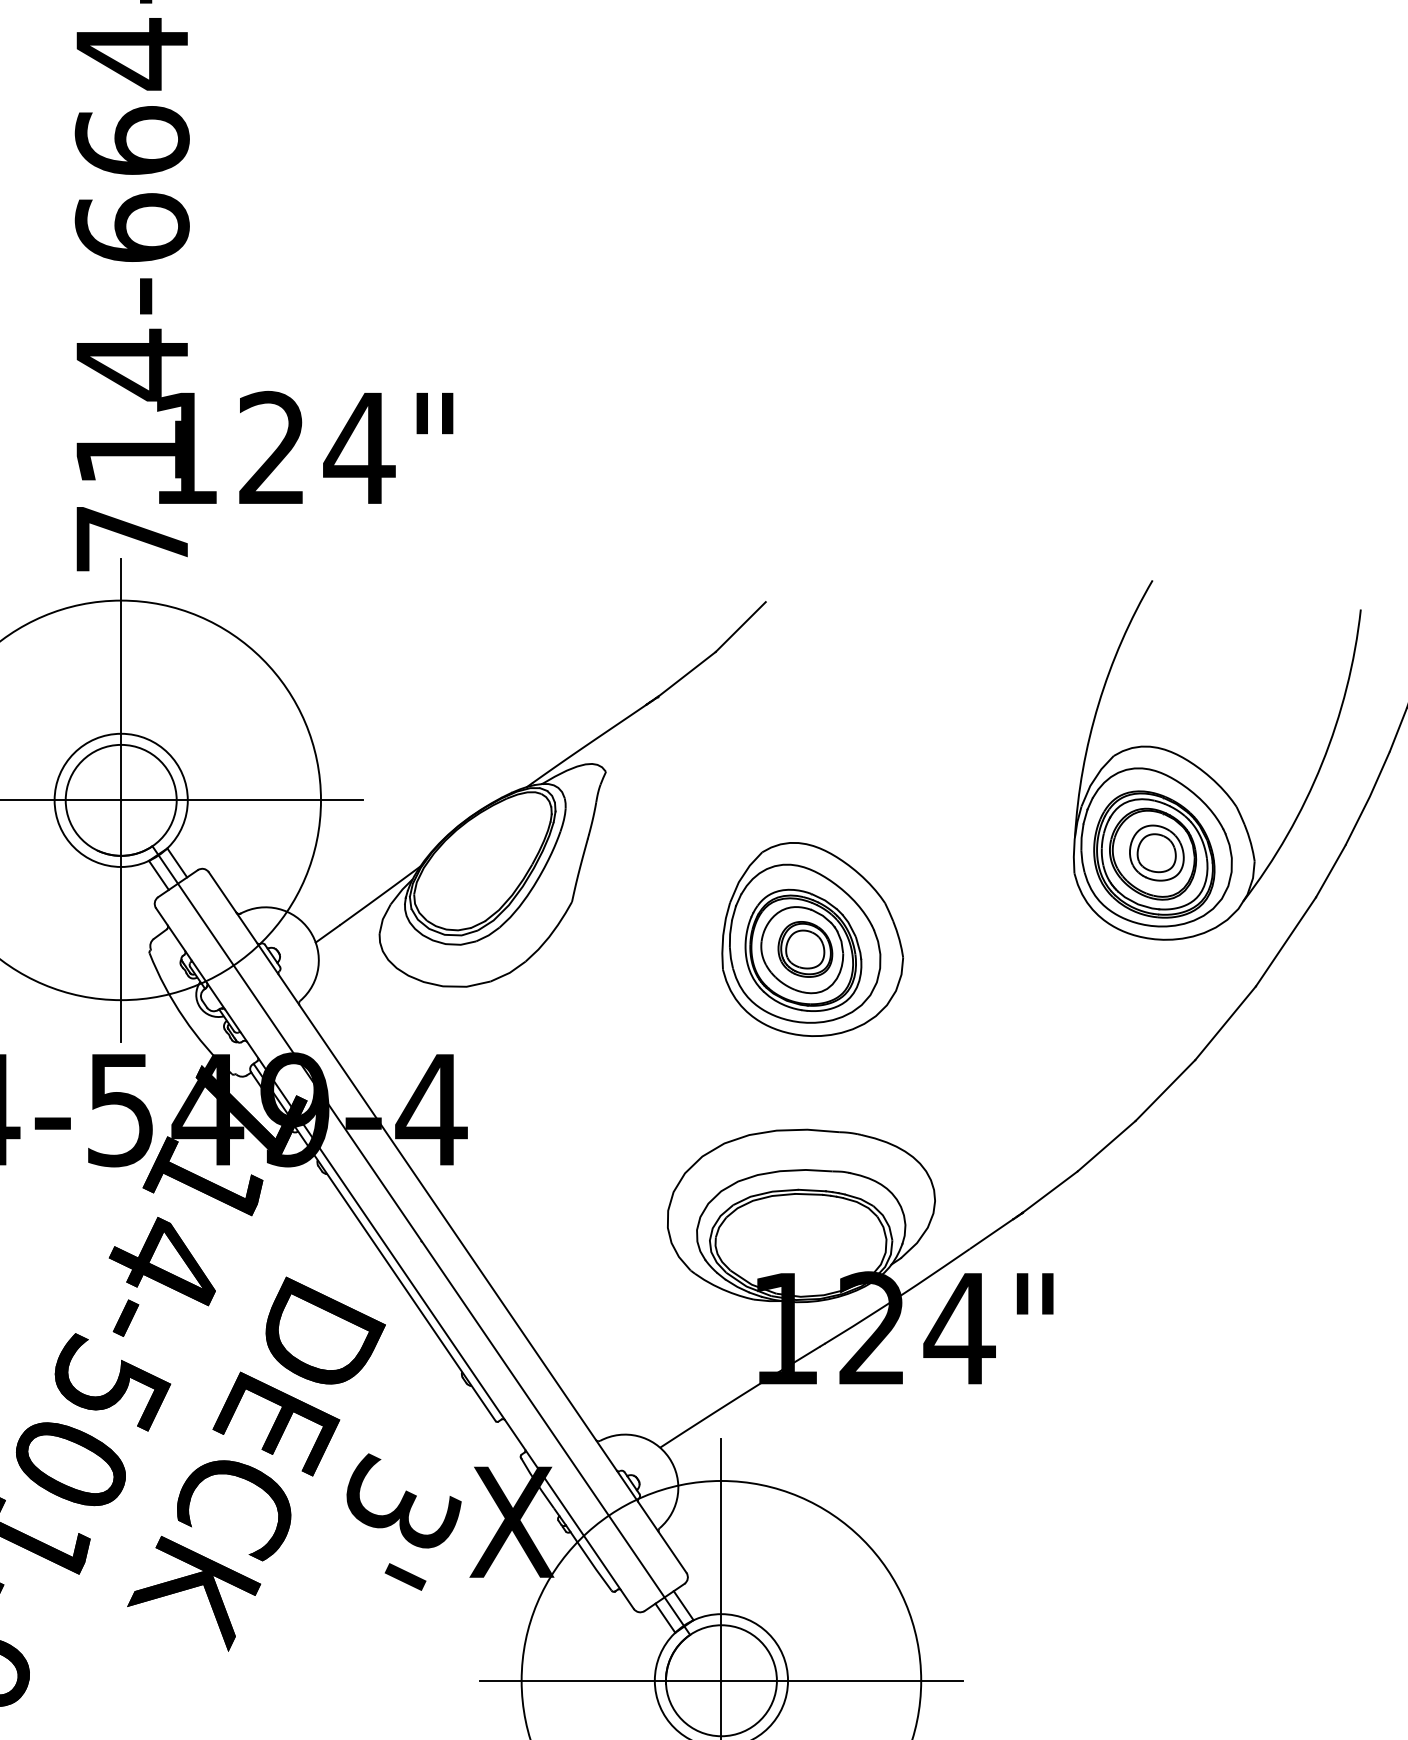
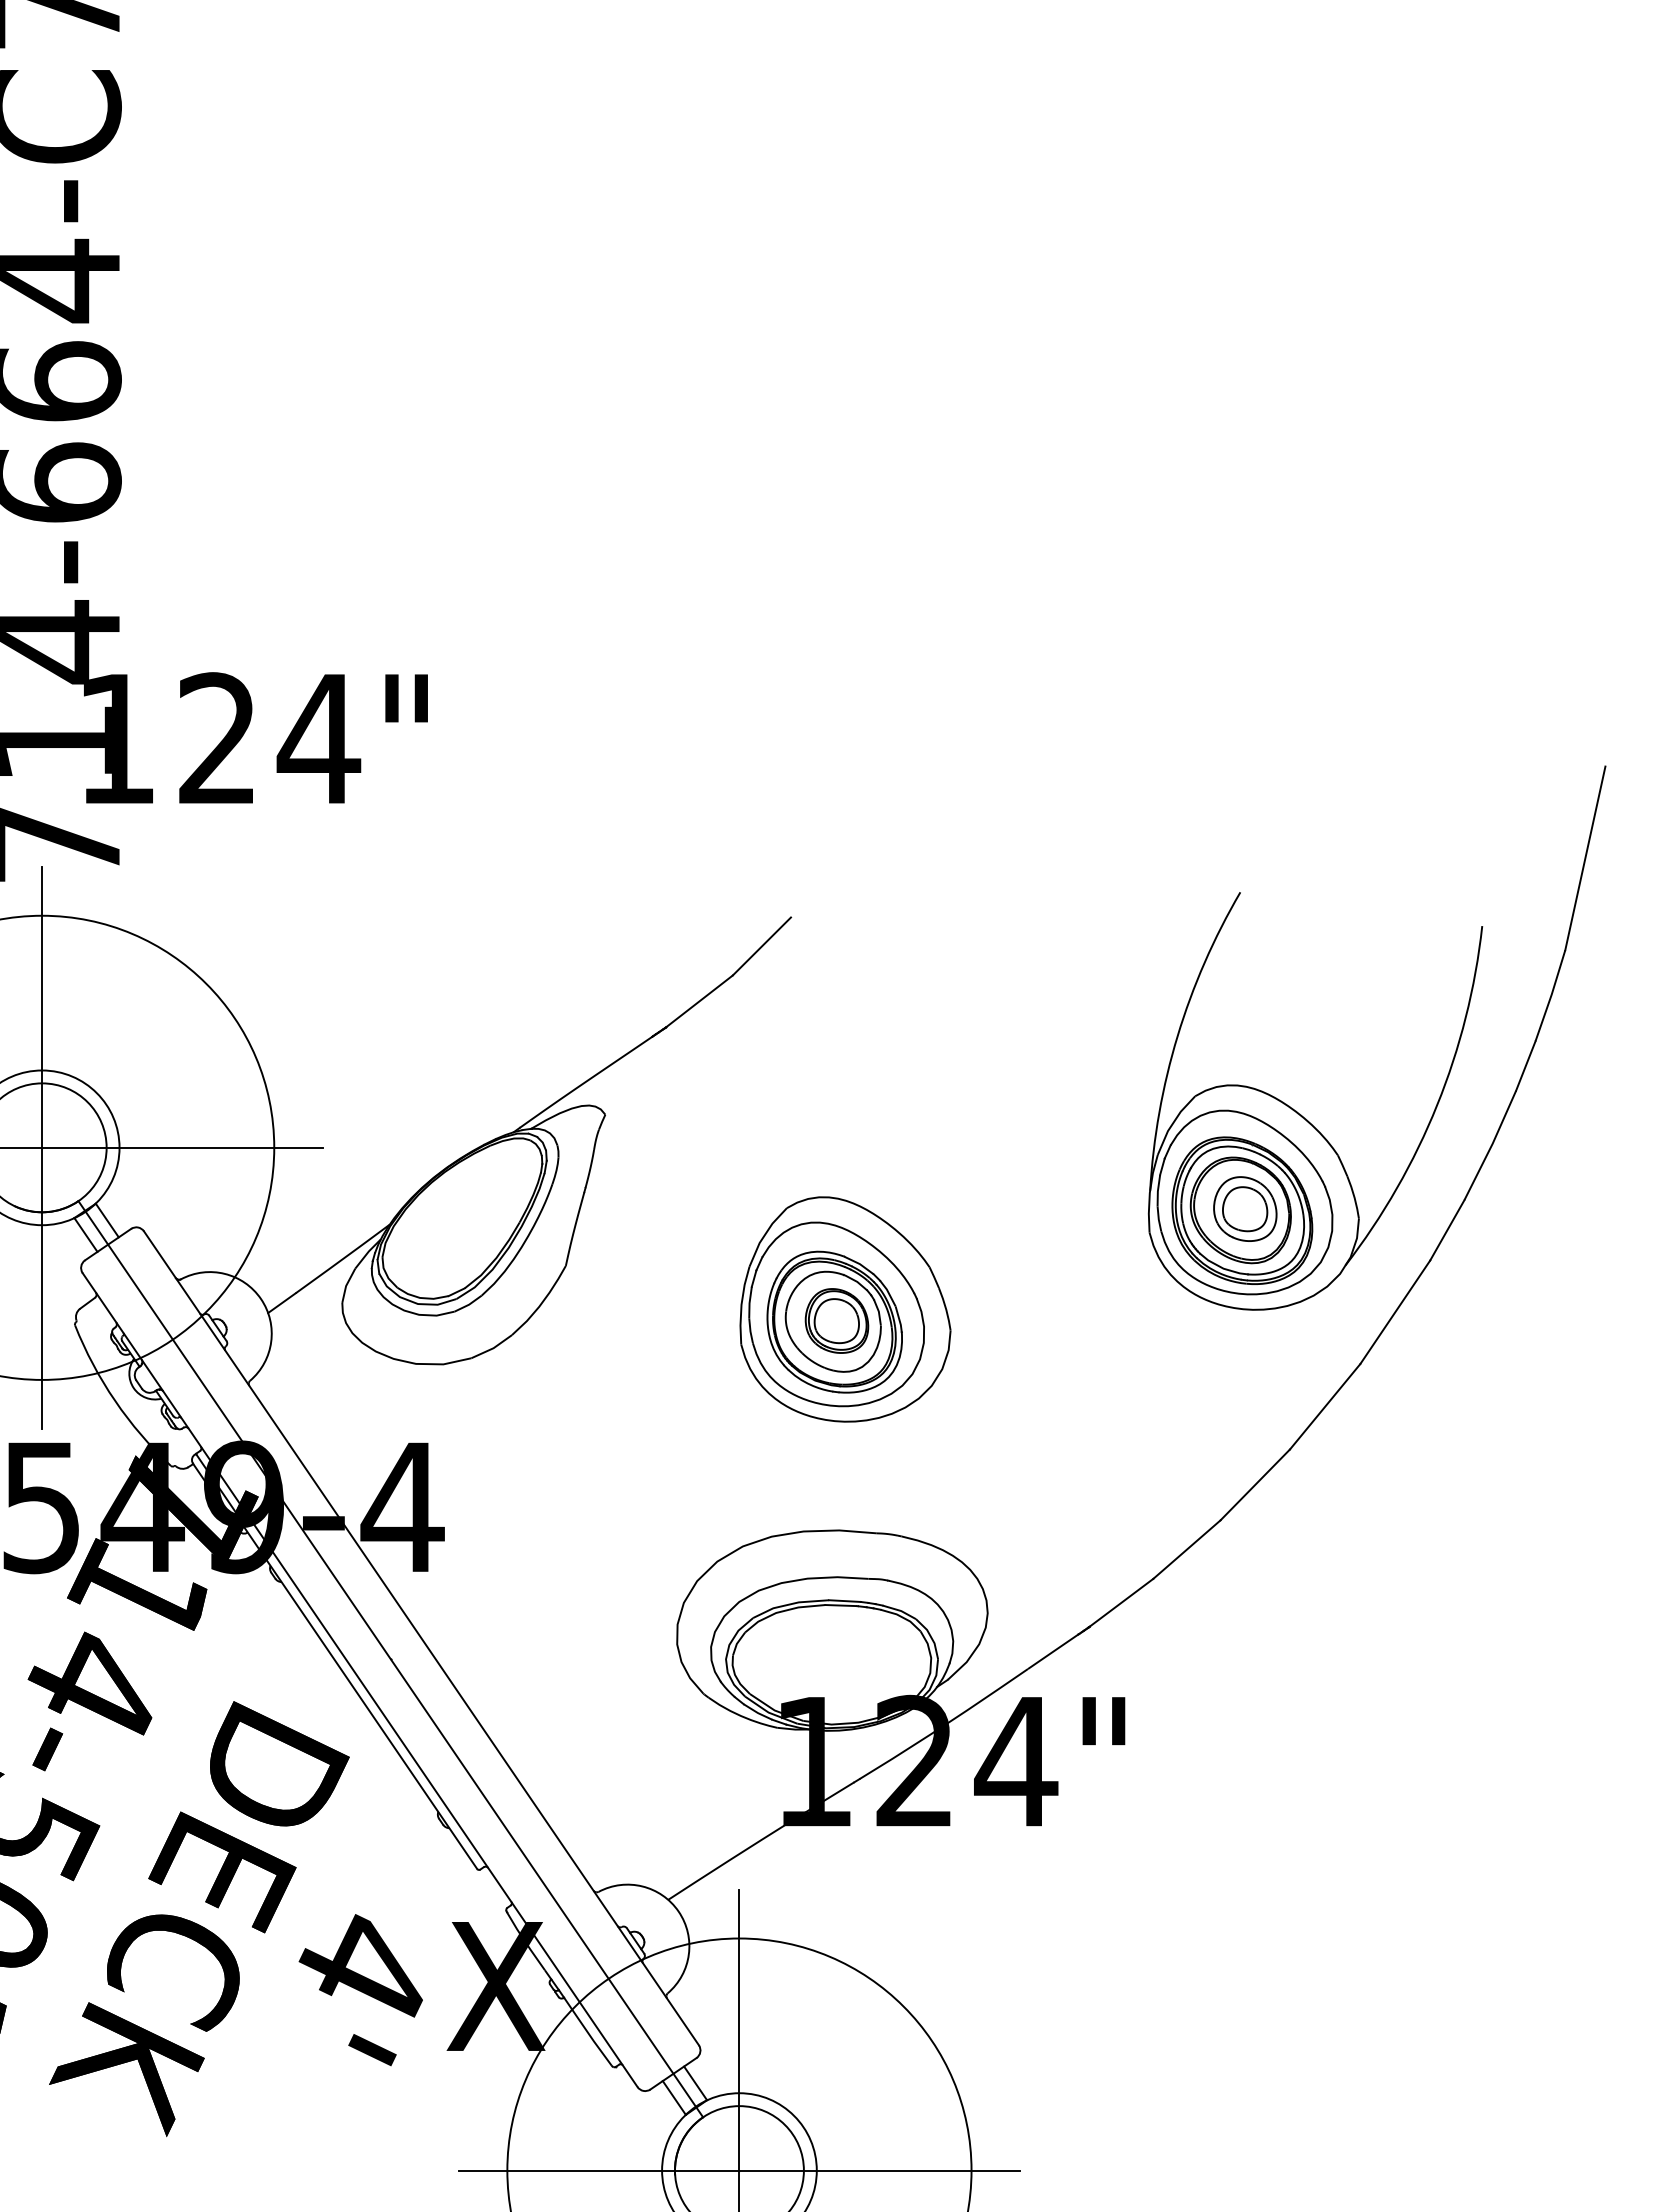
text: (401, 1500) -> (367, 1961), 3' -> 4'

